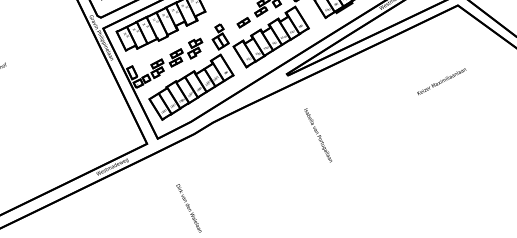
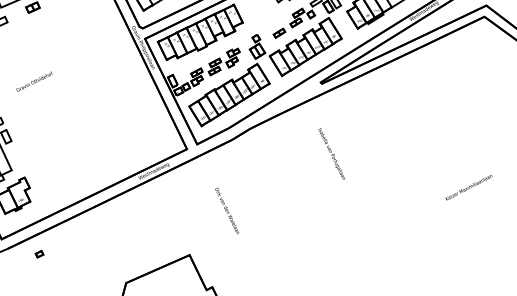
text: (441, 81) -> (468, 187), moved
text: (317, 134) -> (331, 153), moved

